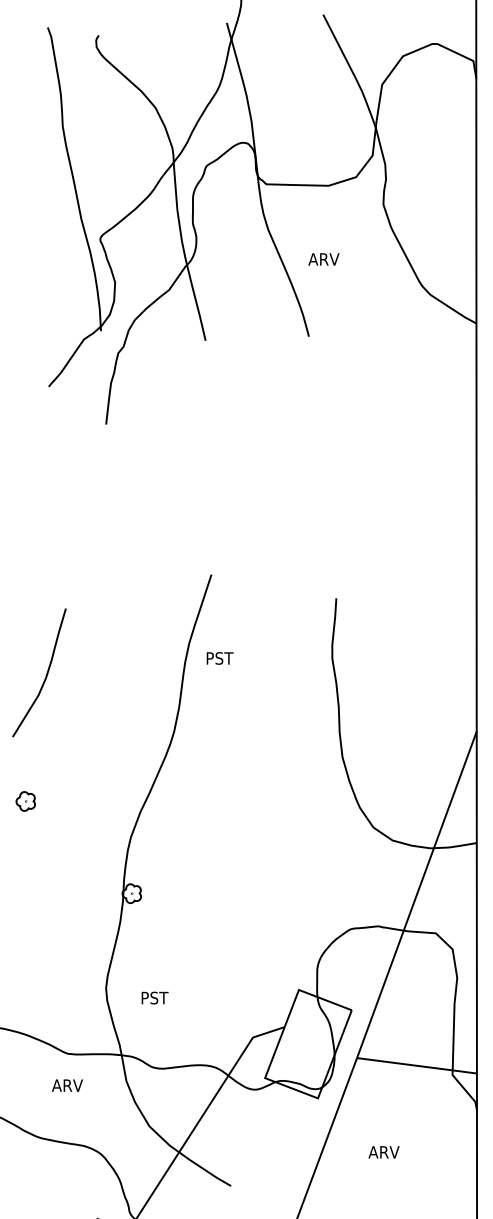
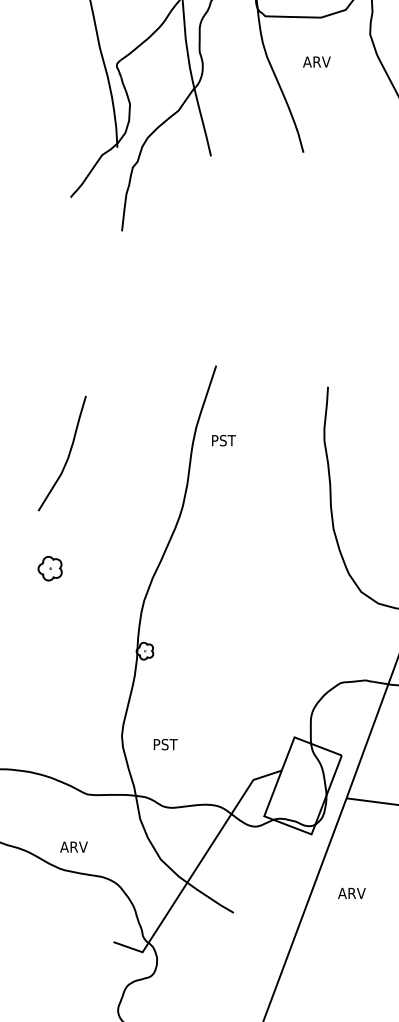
text: (323, 259) -> (316, 62), moved
part: (25, 801) -> (49, 568), size x1.4
text: (67, 1085) -> (73, 847), moved
text: (383, 1152) -> (351, 893), moved

